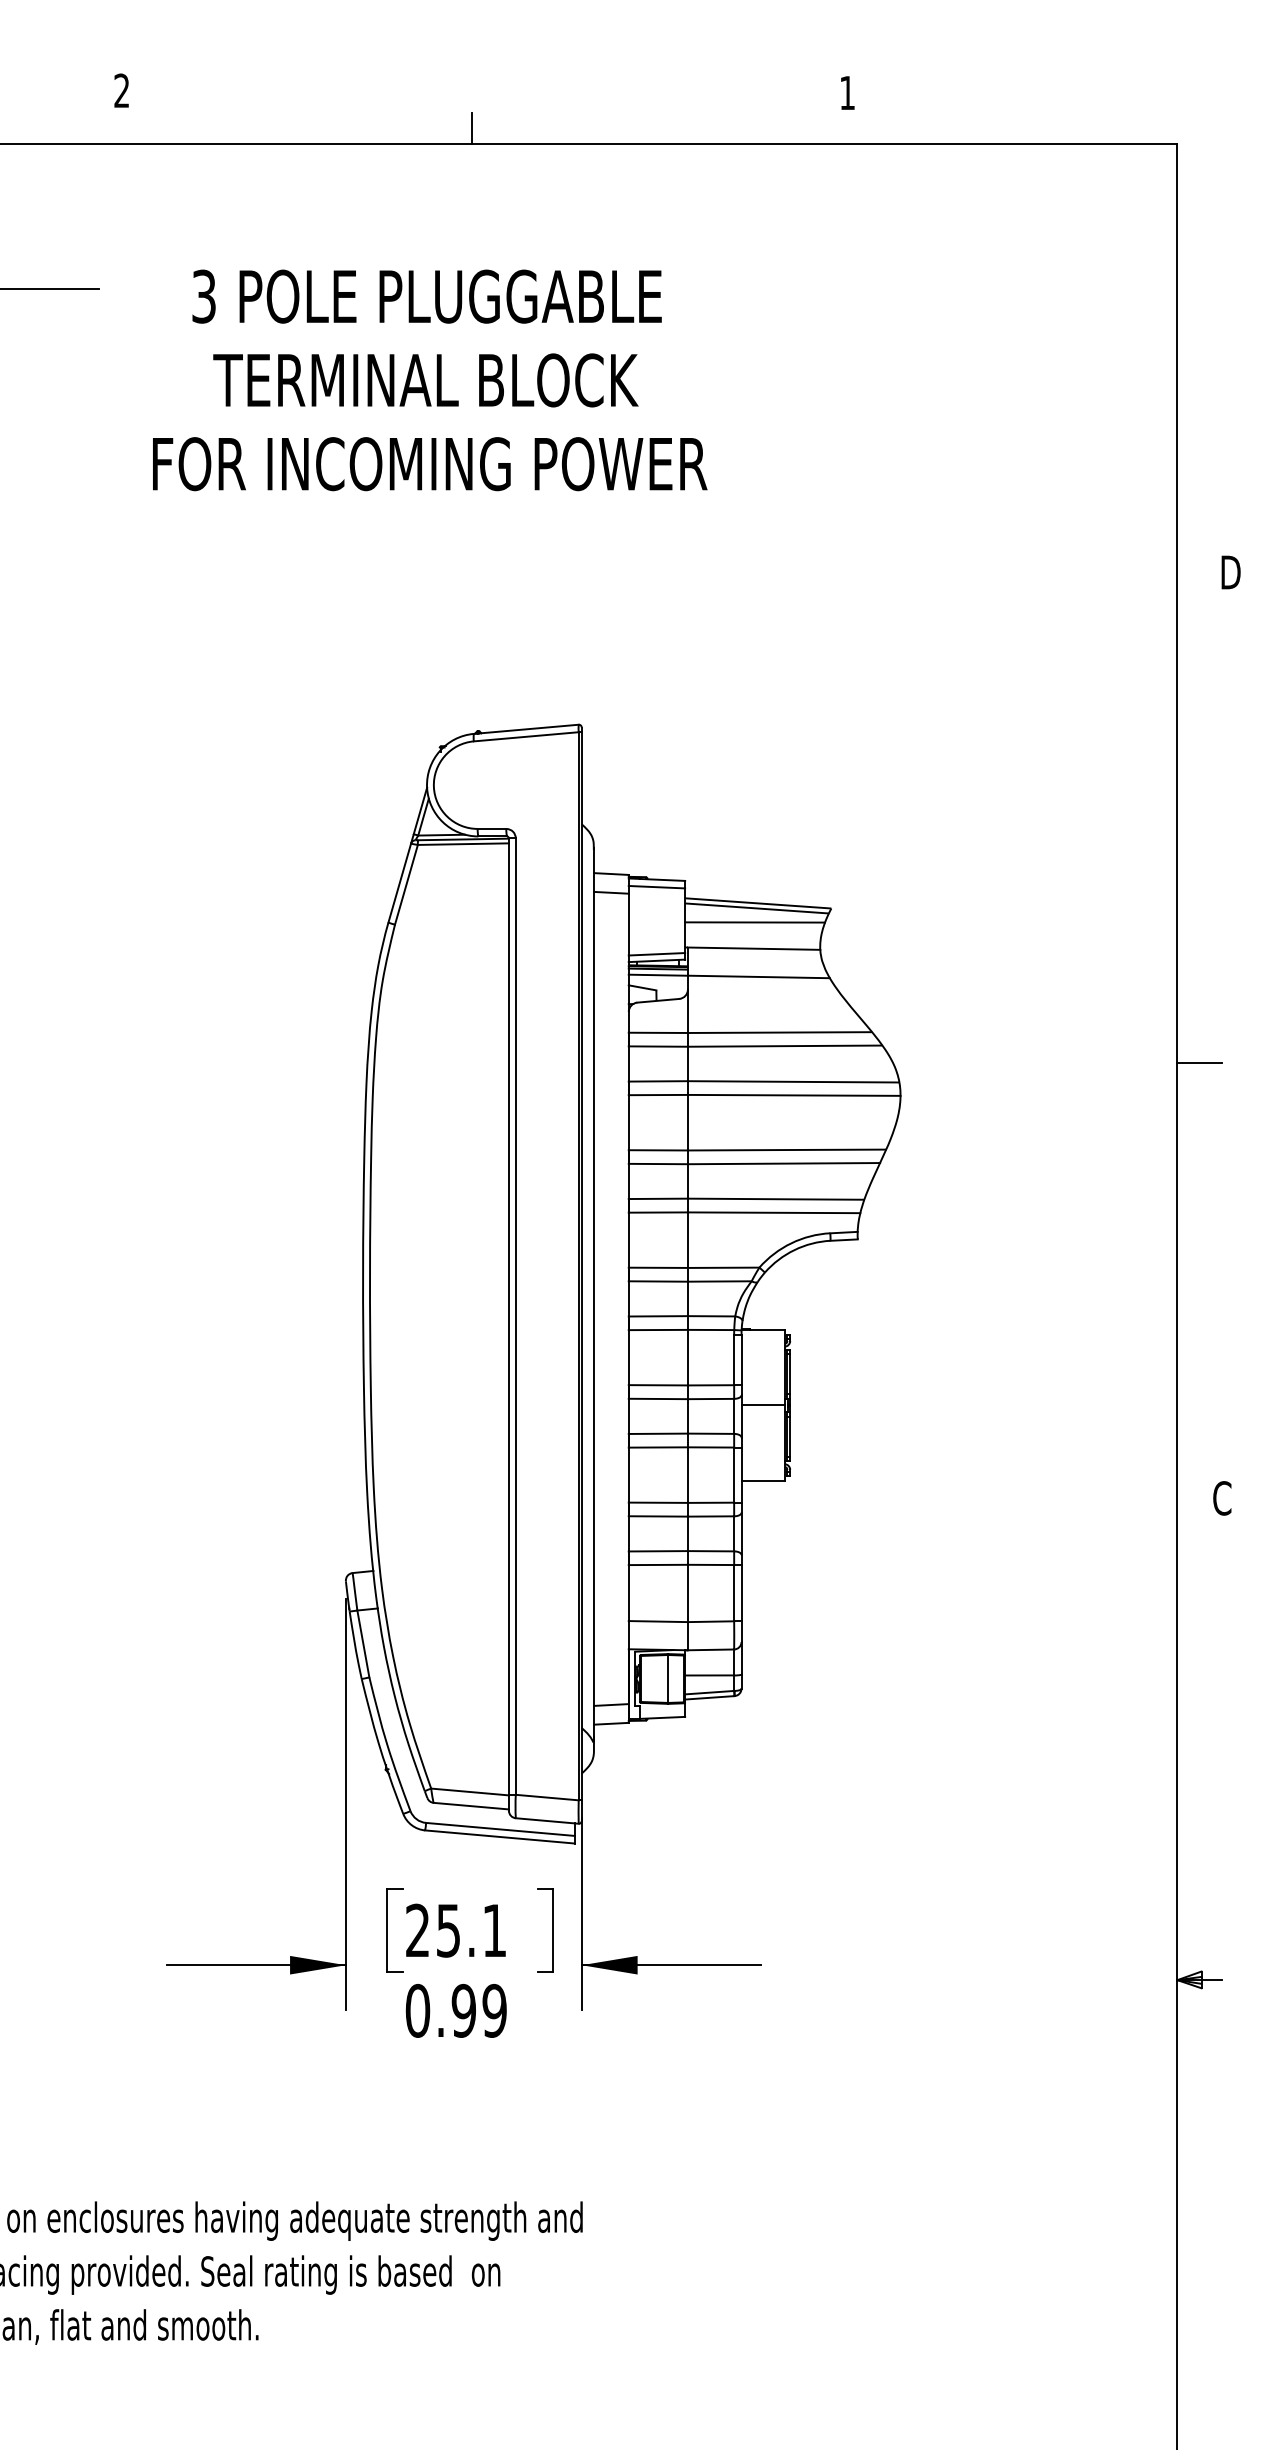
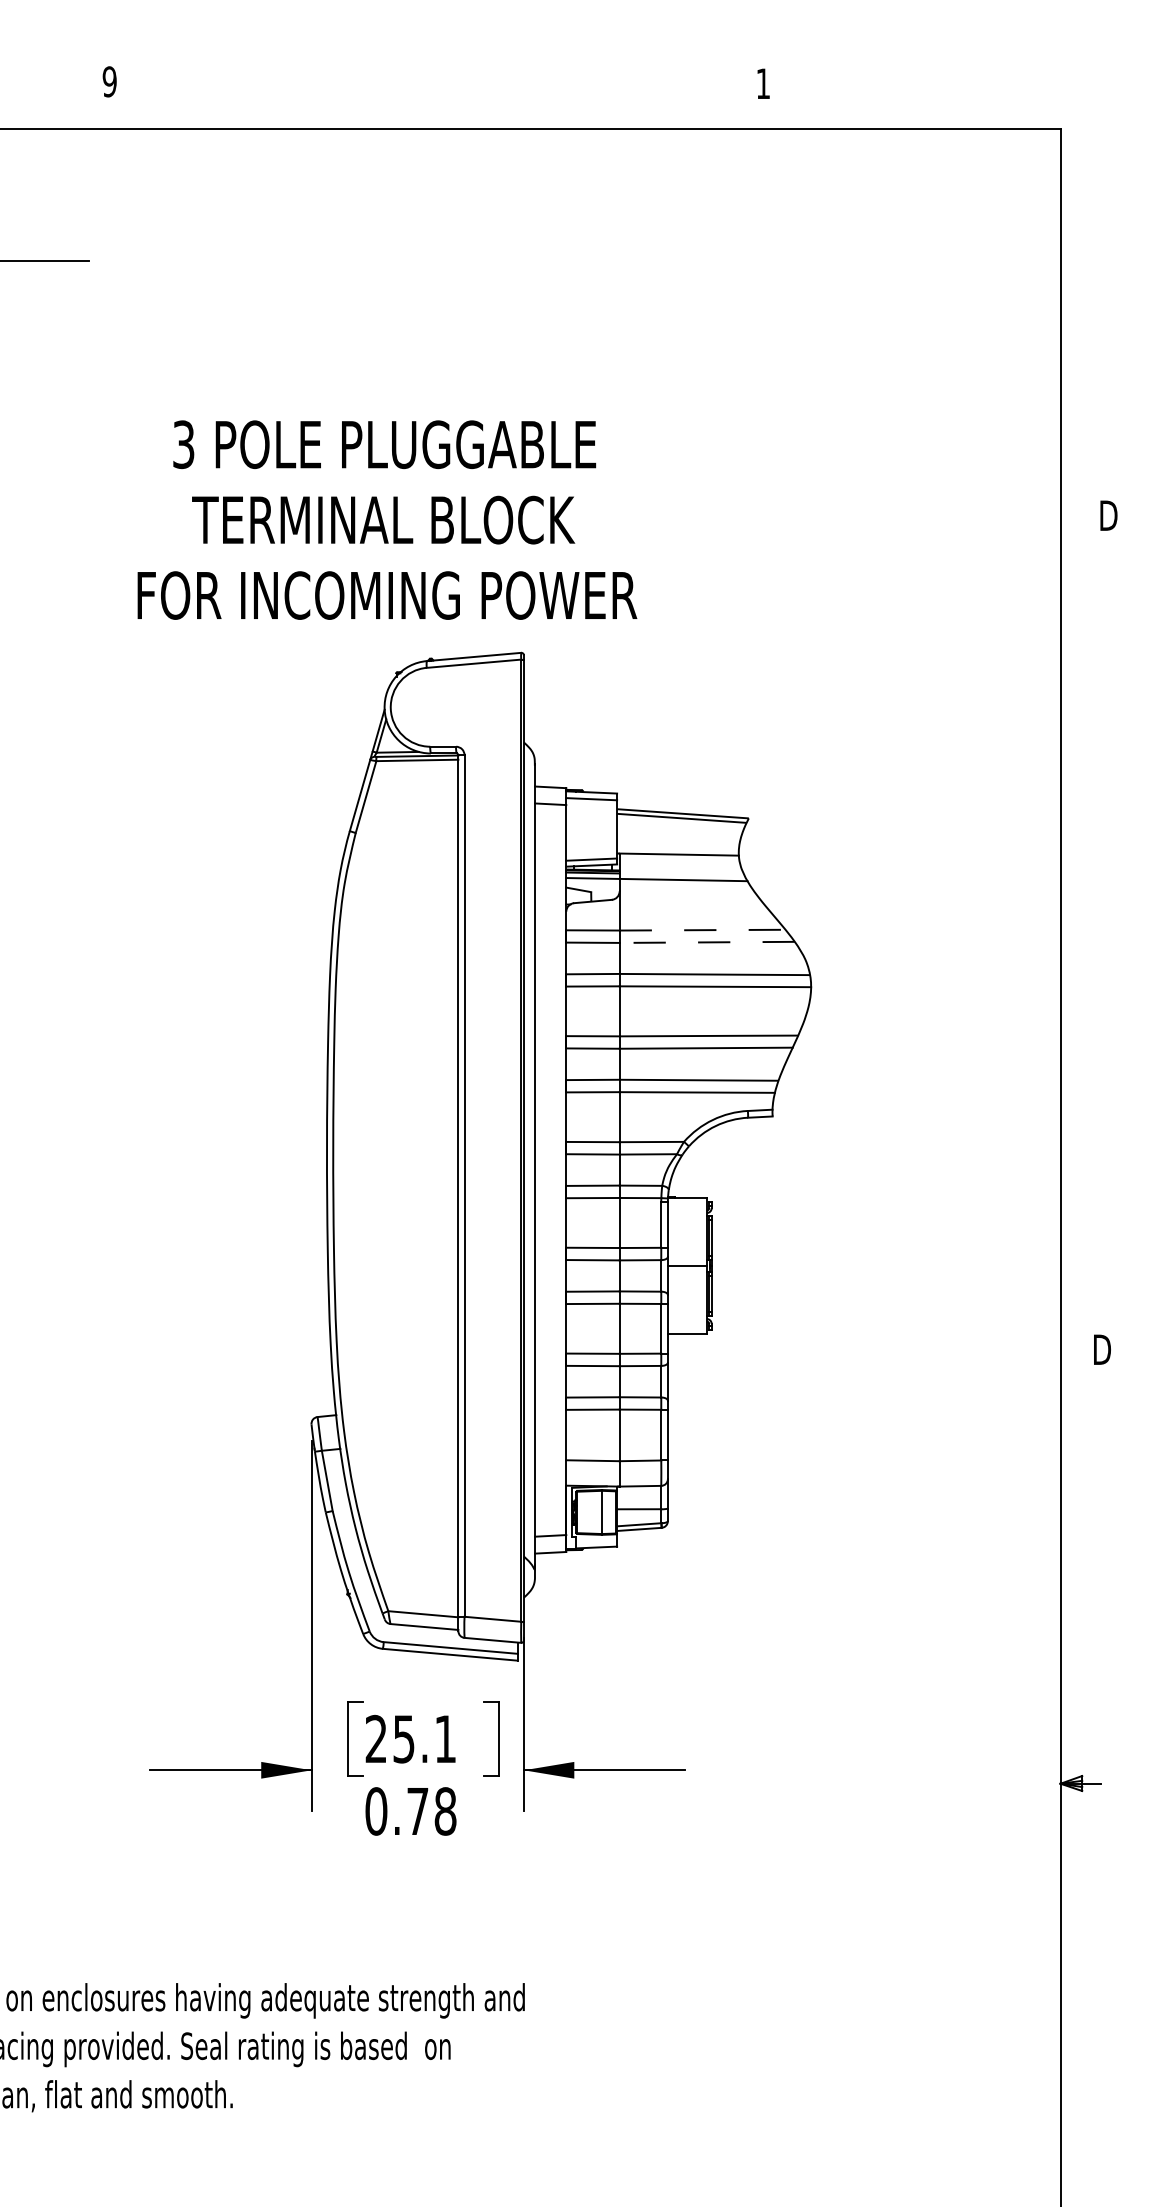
text: (121, 90) -> (109, 81), 2 -> 9
line: (472, 128) -> (425, 115), removed
text: (430, 380) -> (387, 520), moved
line: (755, 922) -> (680, 831), removed
line: (781, 1032) -> (703, 930), solid -> dashed
line: (785, 1046) -> (707, 942), solid -> dashed
line: (1199, 1062) -> (1080, 957), removed
text: (1223, 1498) -> (1102, 1349), C -> D
text: (478, 2010) -> (430, 1811), 0.99 -> 0.78

